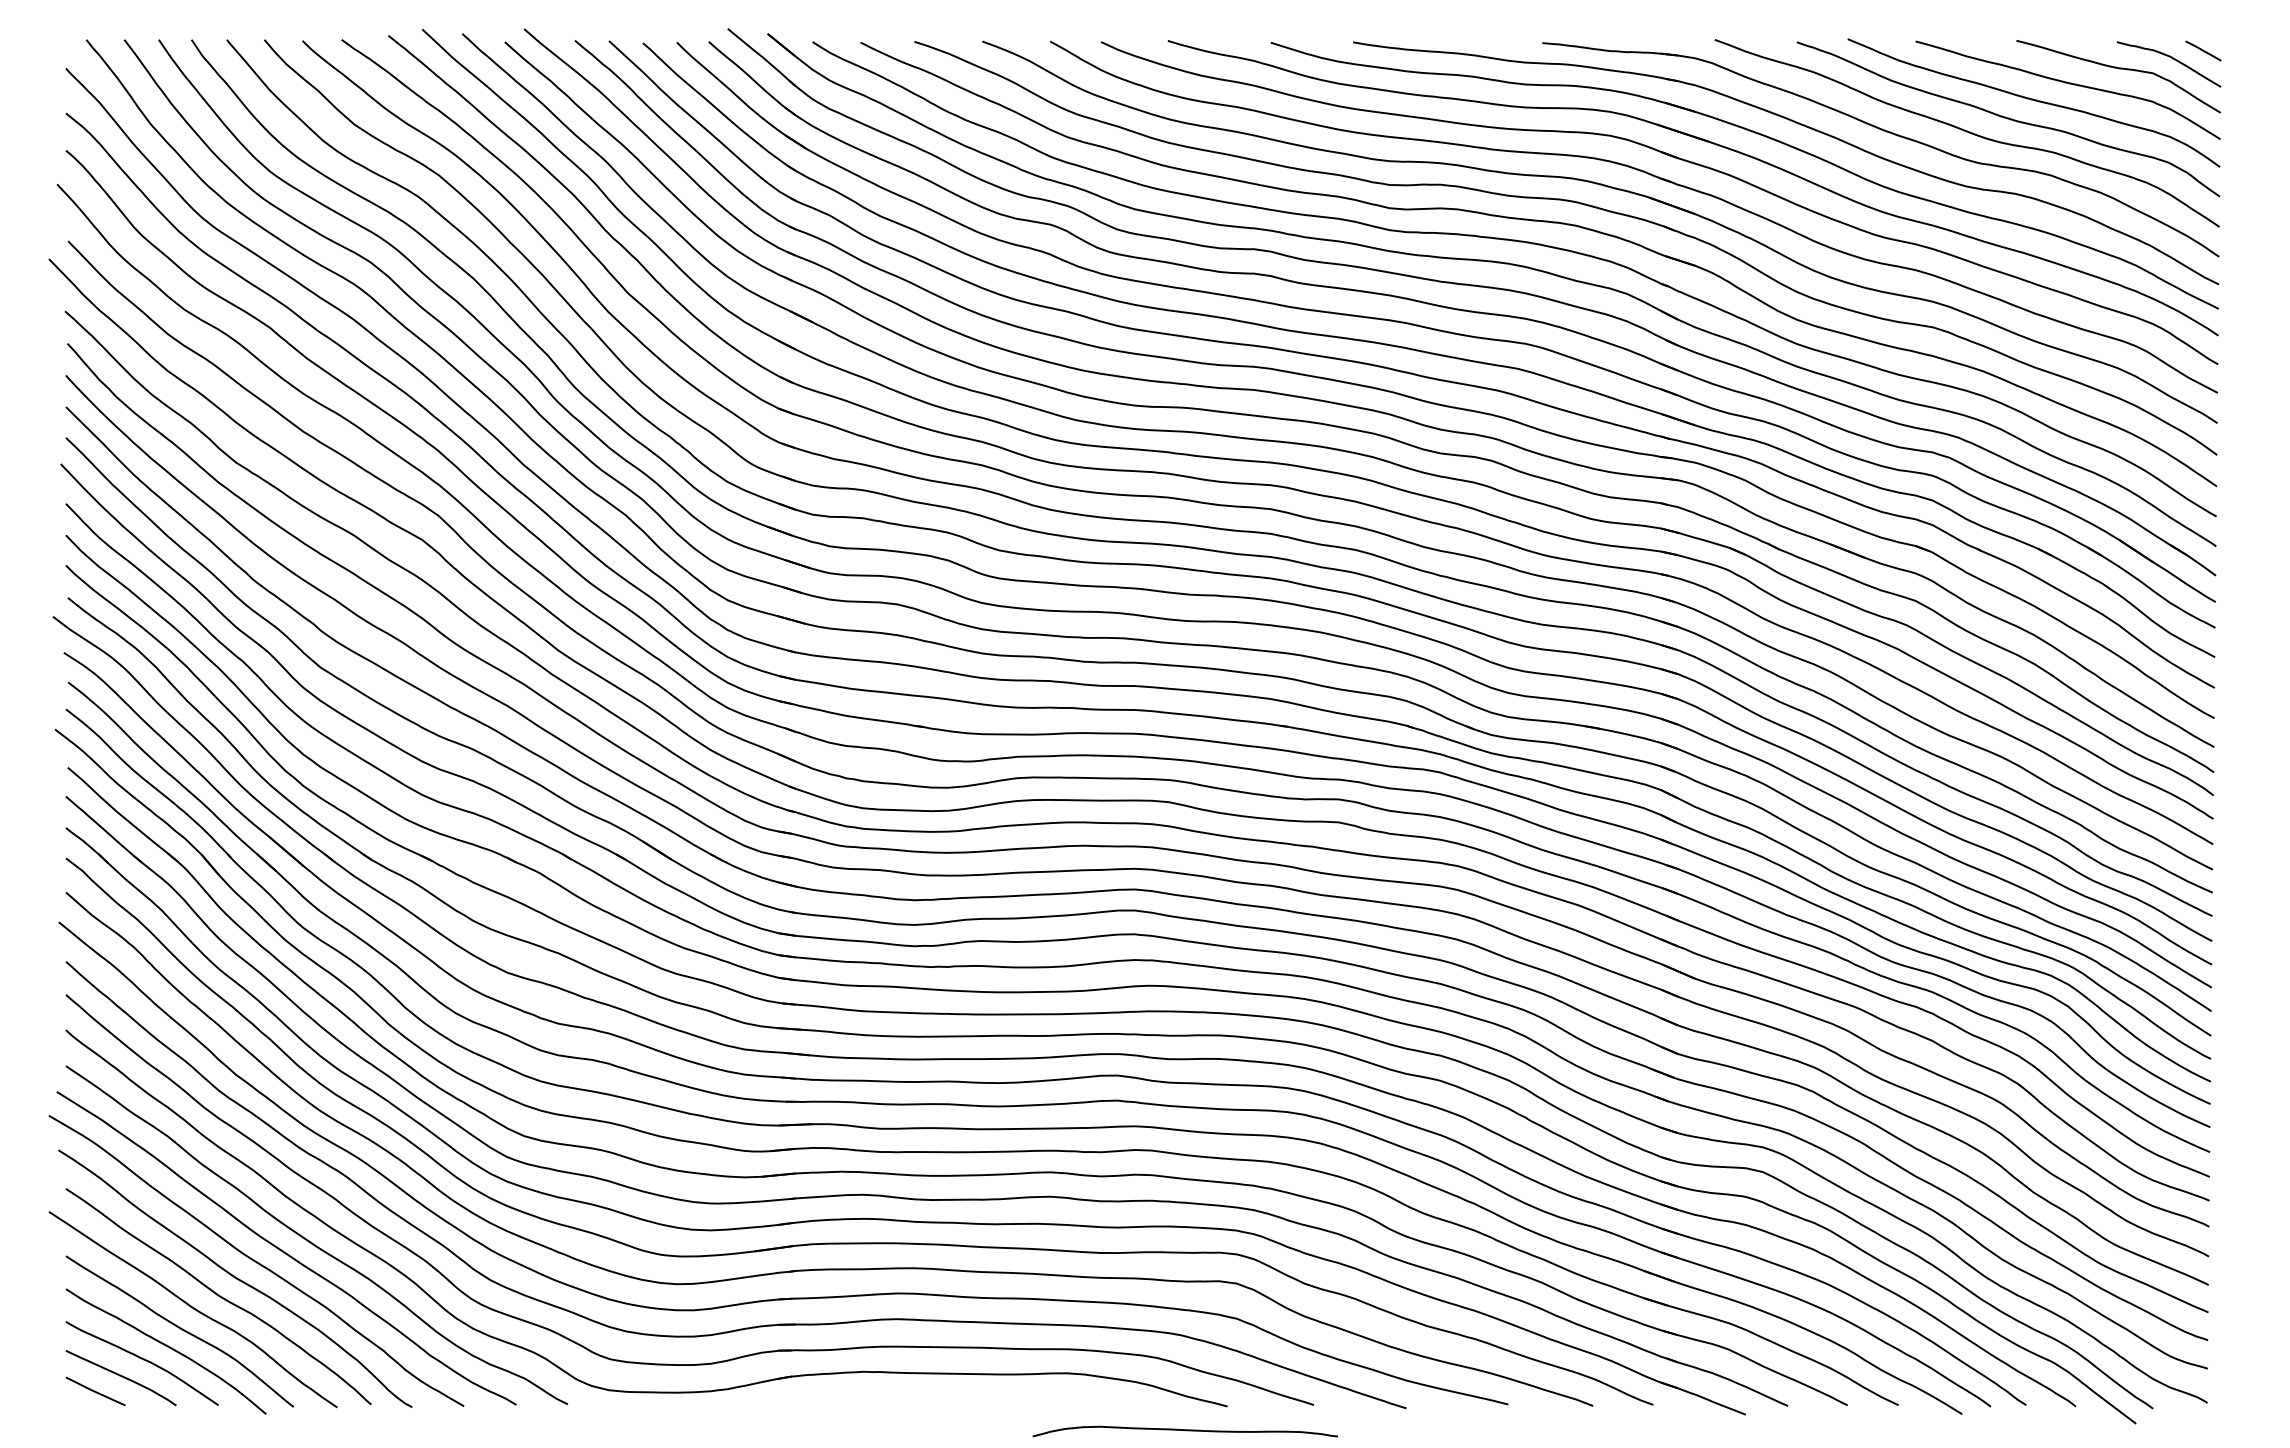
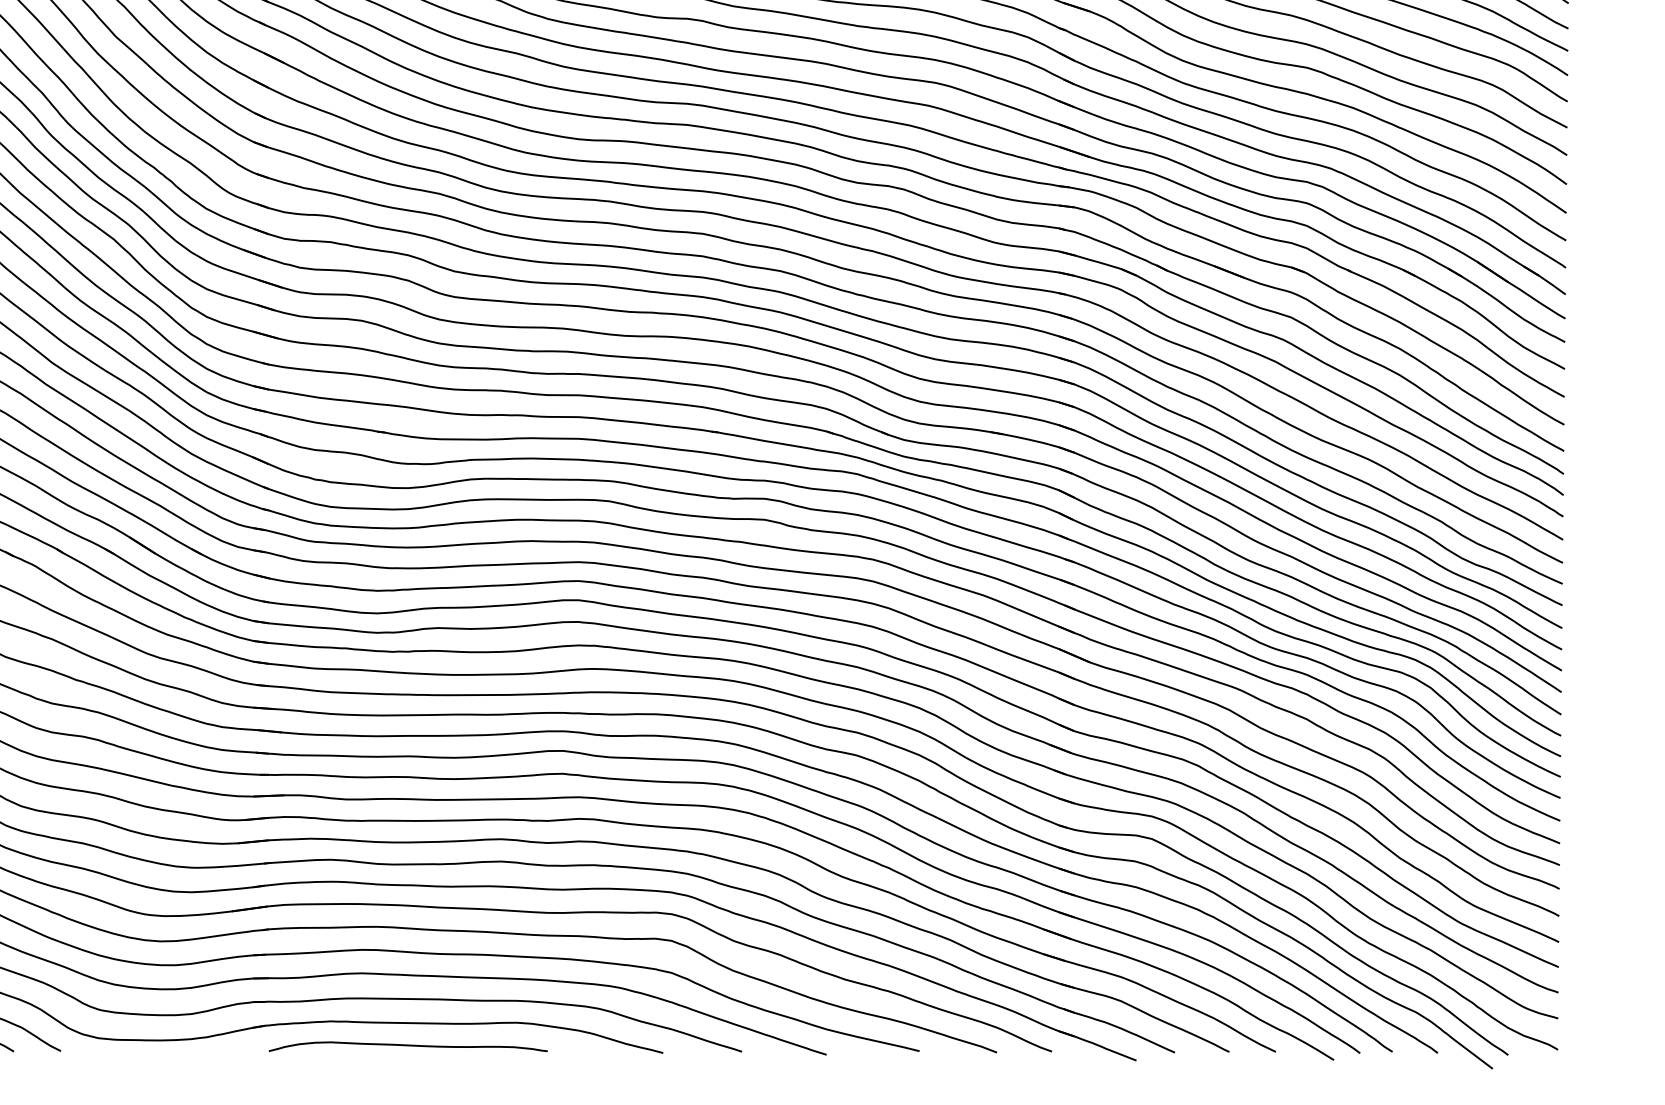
curve: (1184, 1430) -> (407, 1045), moved

